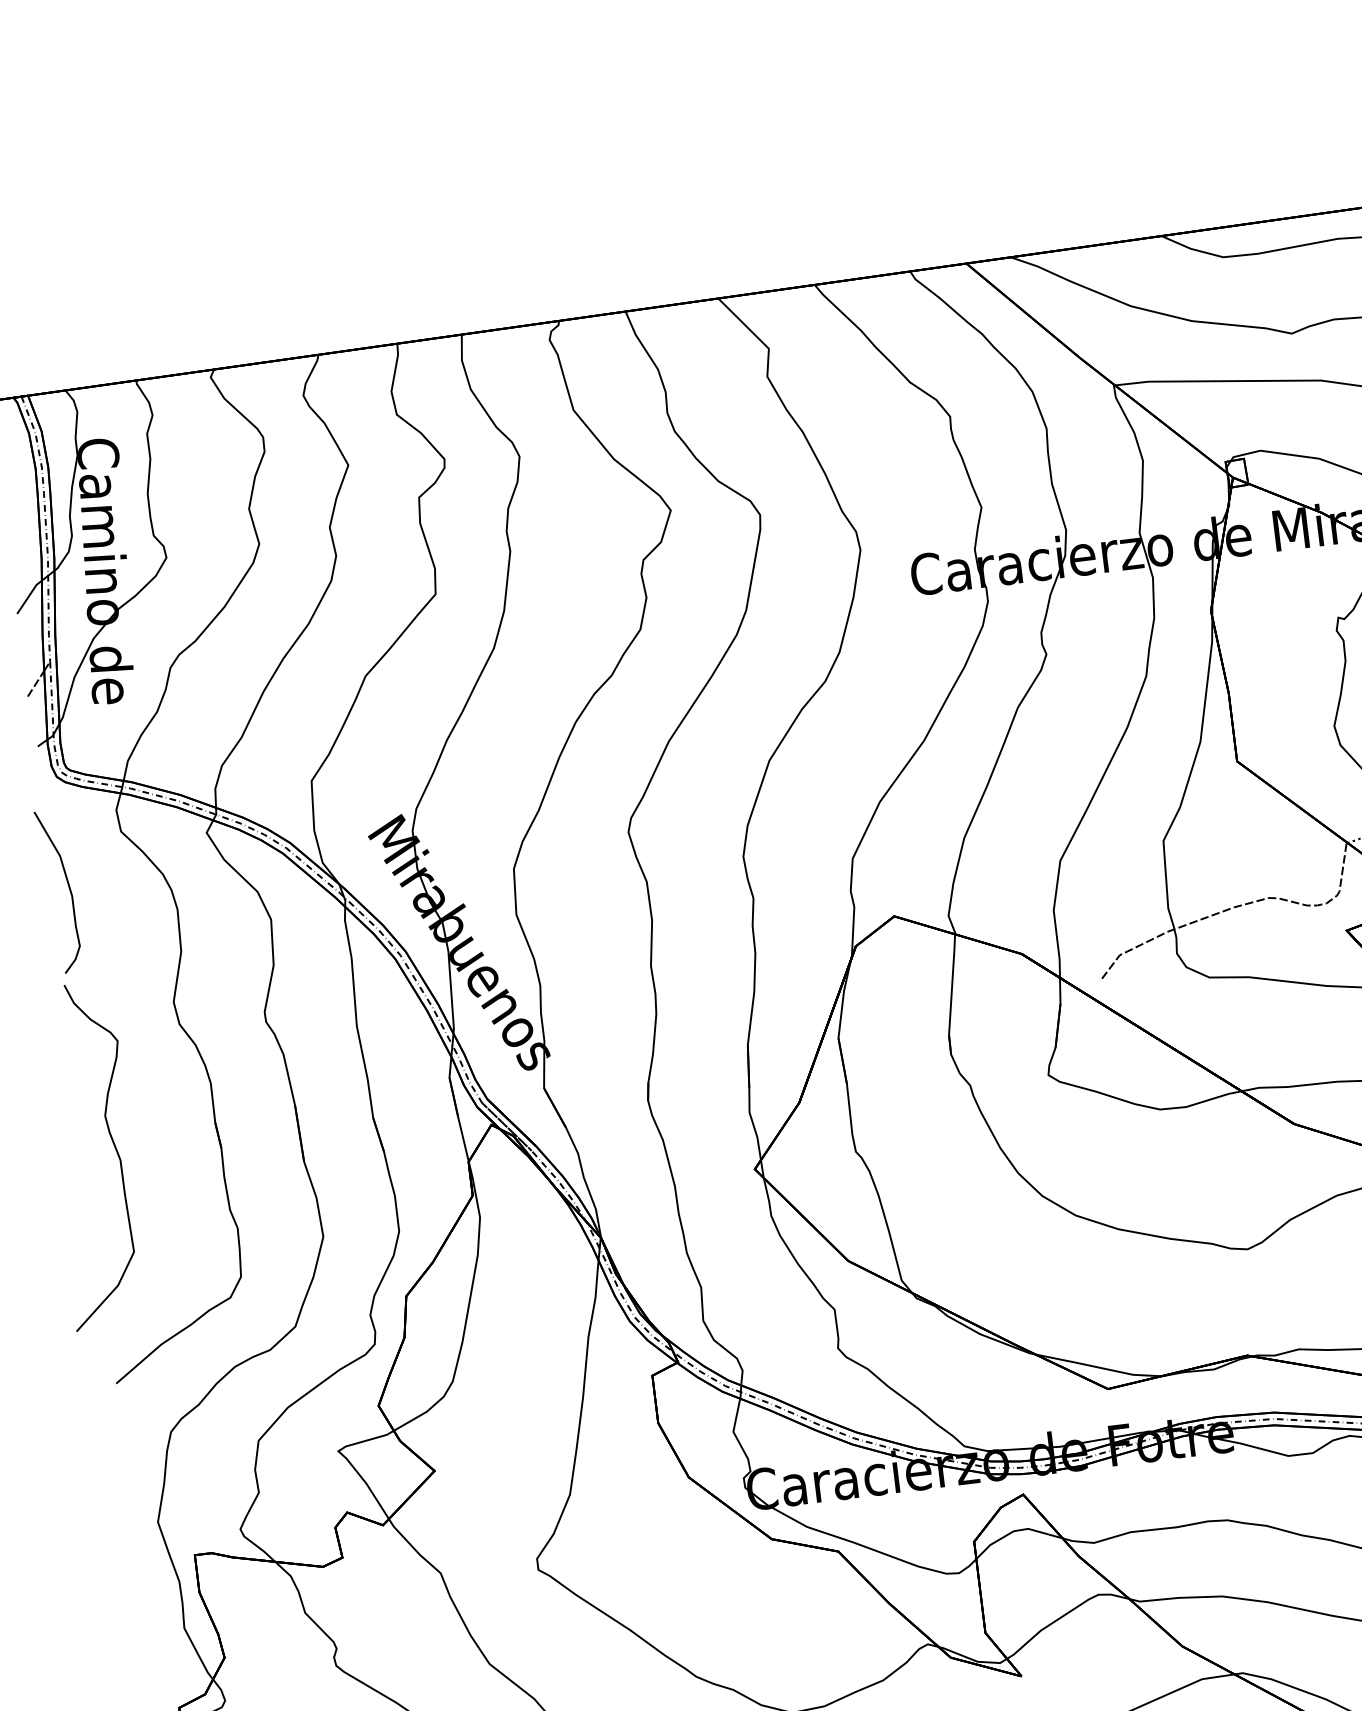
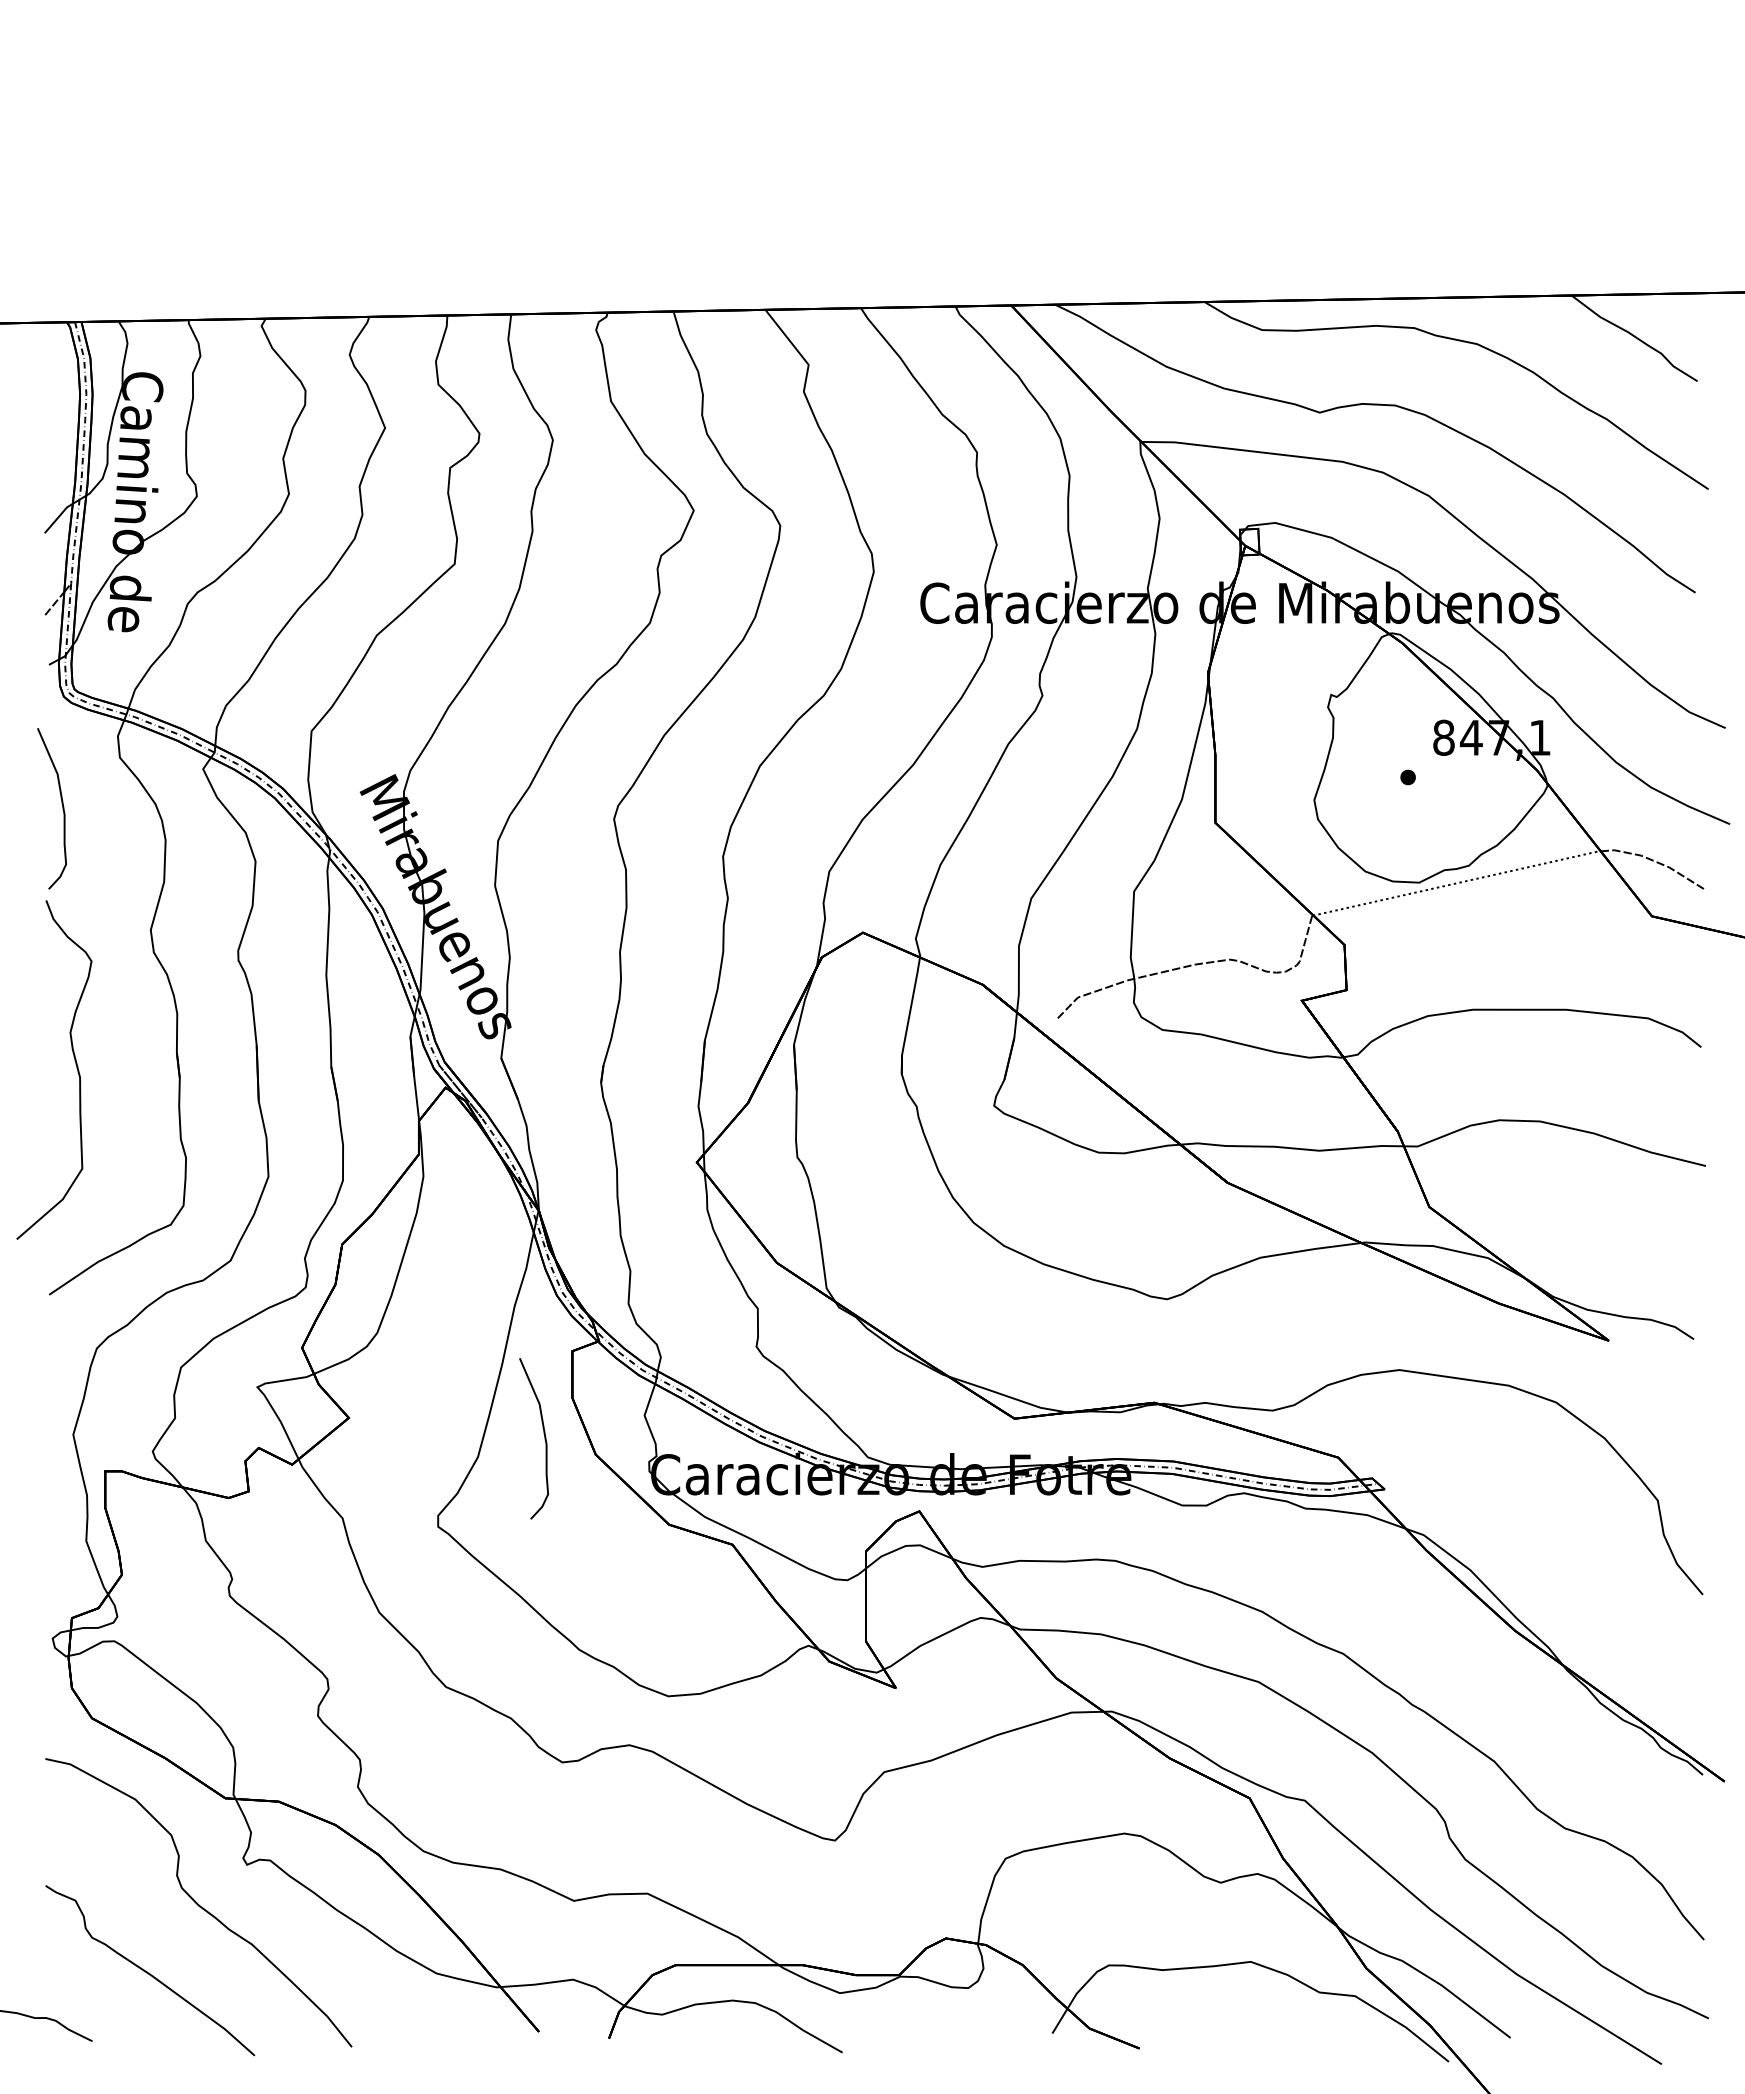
curve: (633, 1463) -> (543, 1434), added

